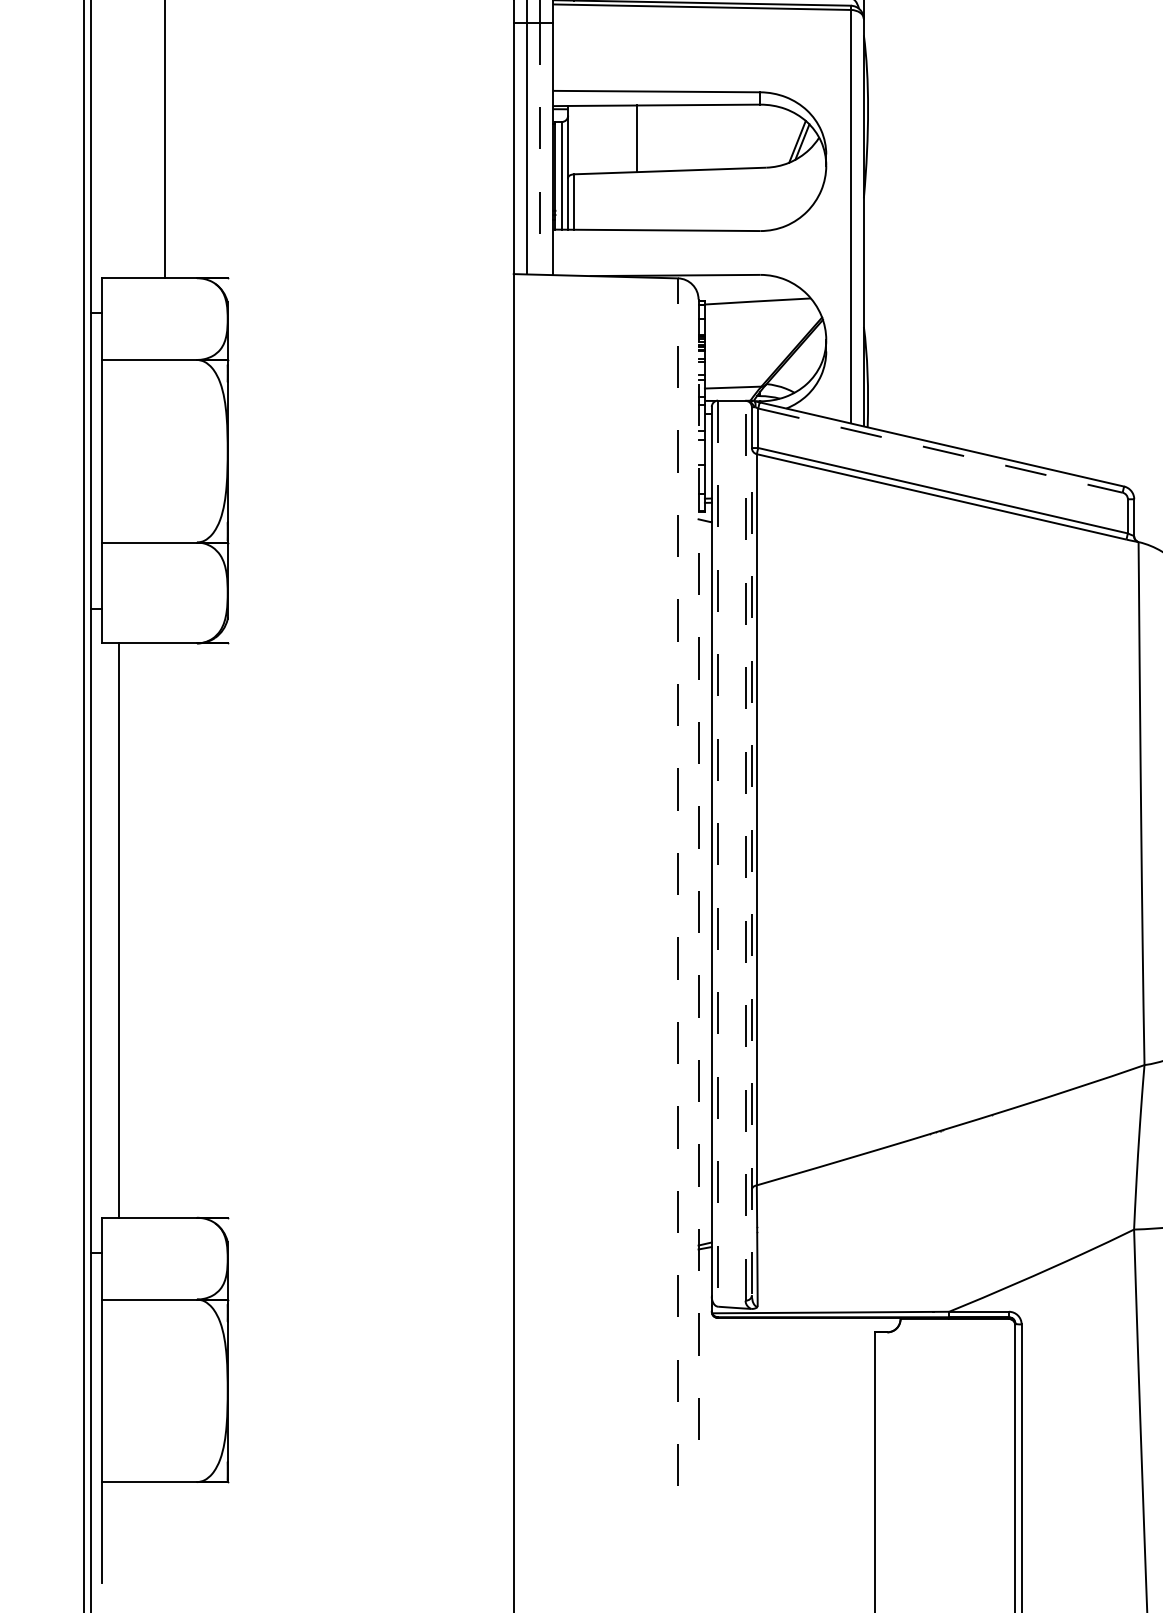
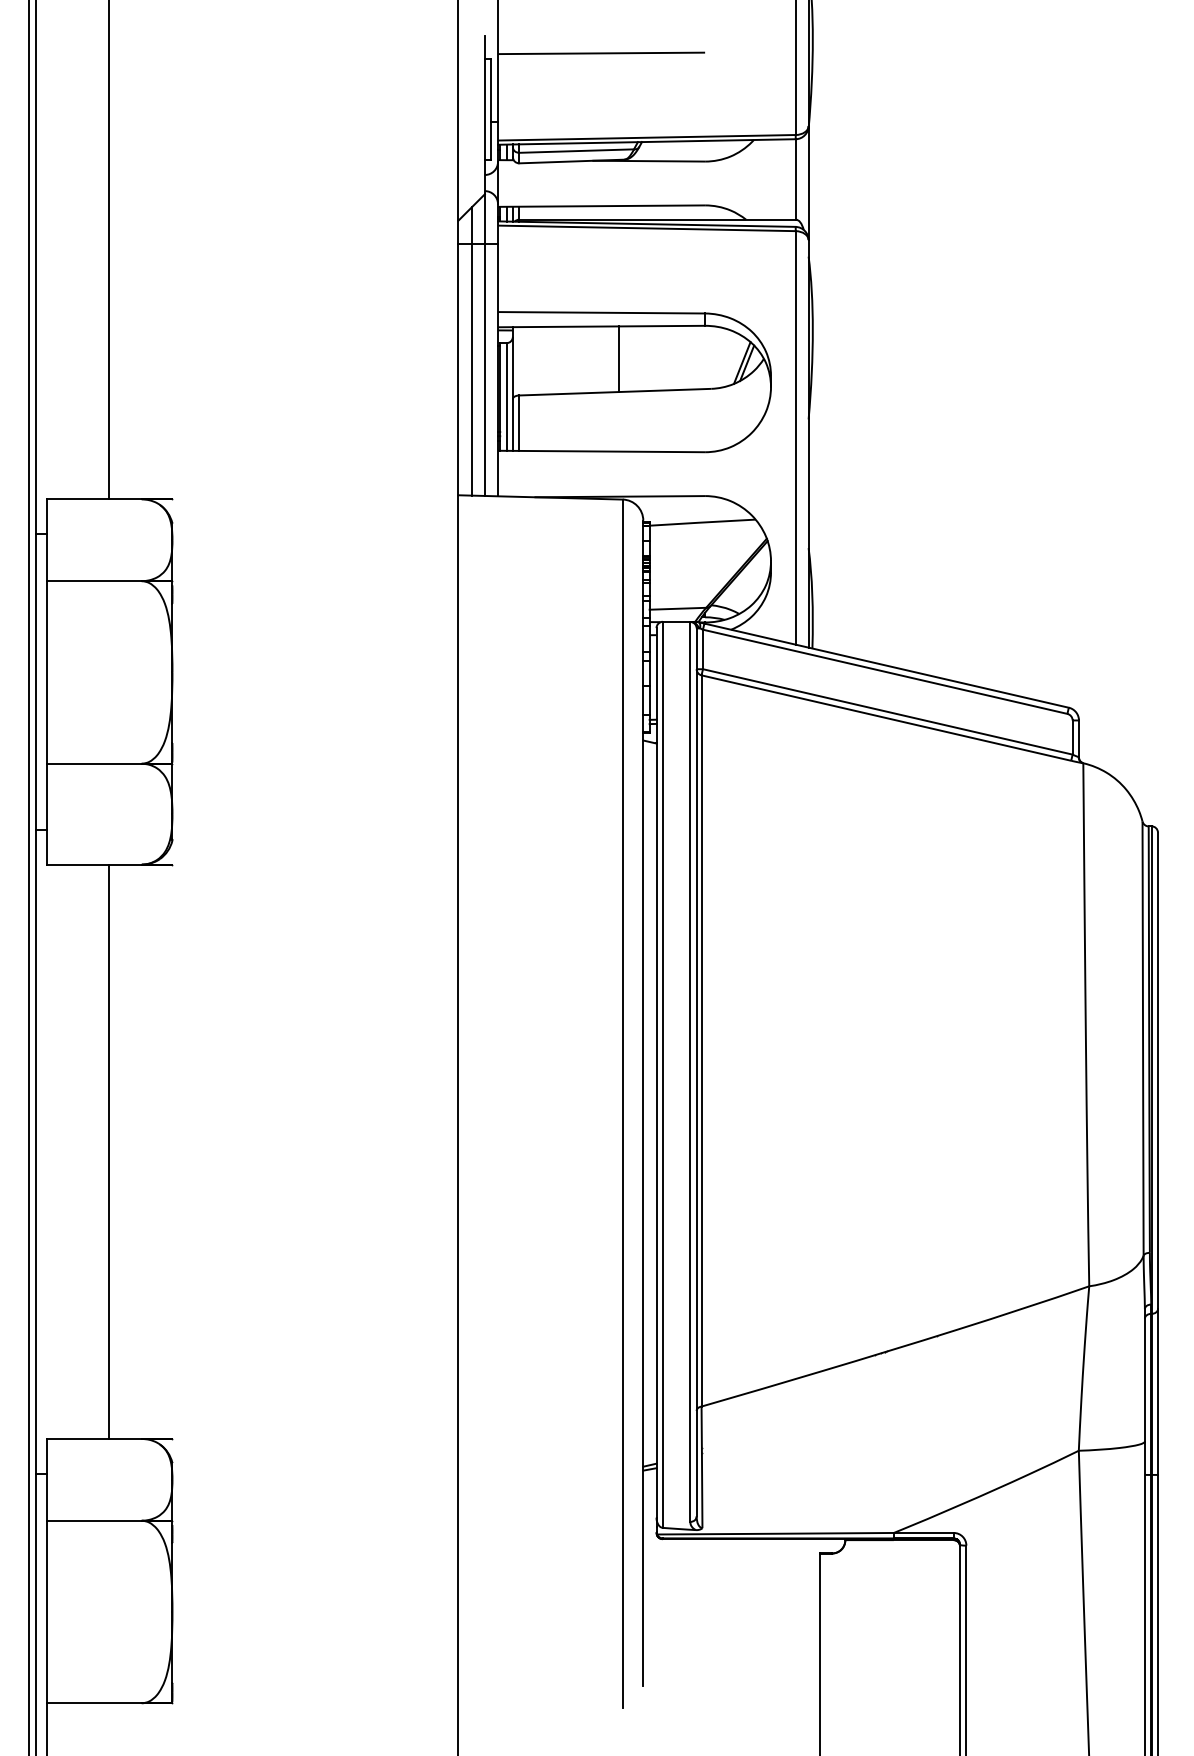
line: (636, 138) -> (618, 359), moved
line: (539, 149) -> (484, 370), dashed -> solid
line: (940, 450) -> (885, 671), dashed -> solid
line: (745, 850) -> (690, 1071), dashed -> solid
line: (751, 851) -> (696, 1072), dashed -> solid
line: (717, 854) -> (662, 1075), dashed -> solid
line: (677, 882) -> (622, 1103), dashed -> solid
line: (698, 882) -> (643, 1103), dashed -> solid
line: (118, 930) -> (109, 1151), moved

